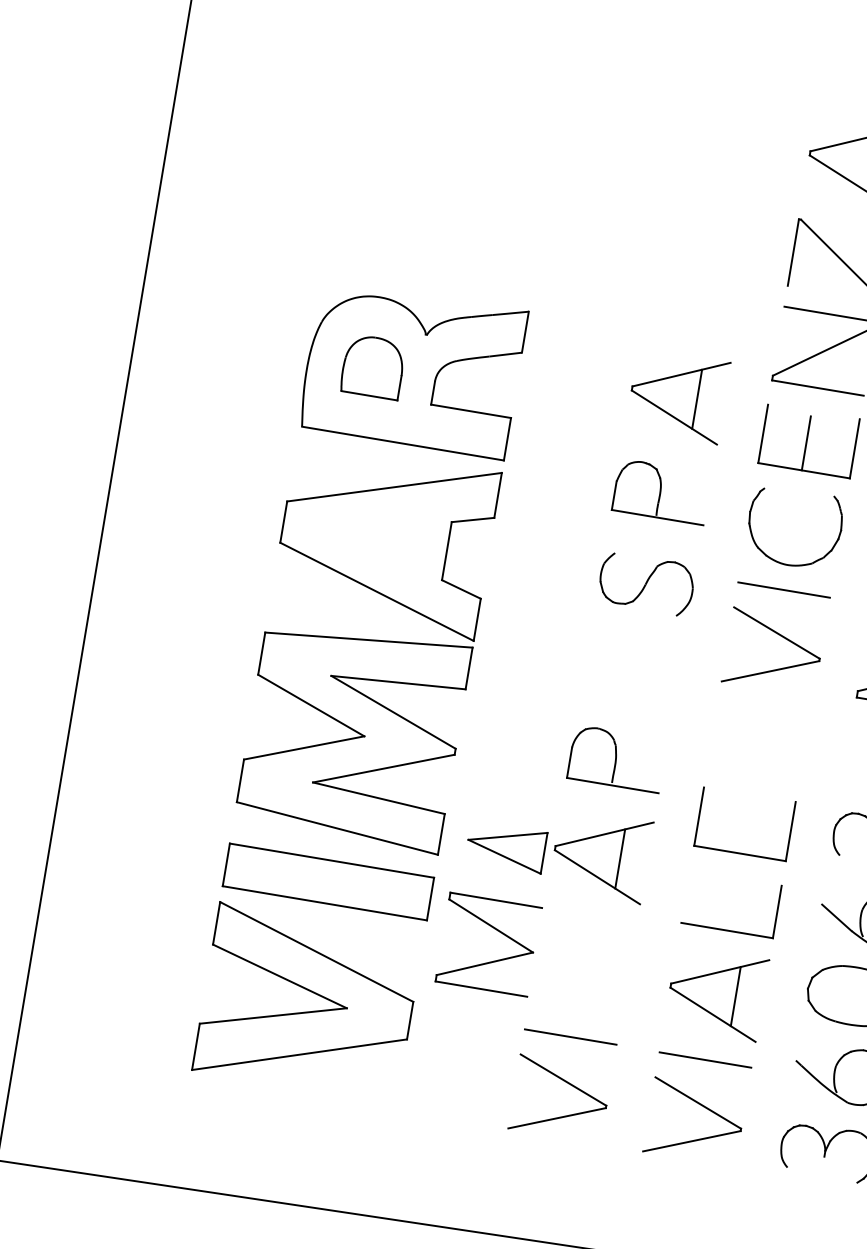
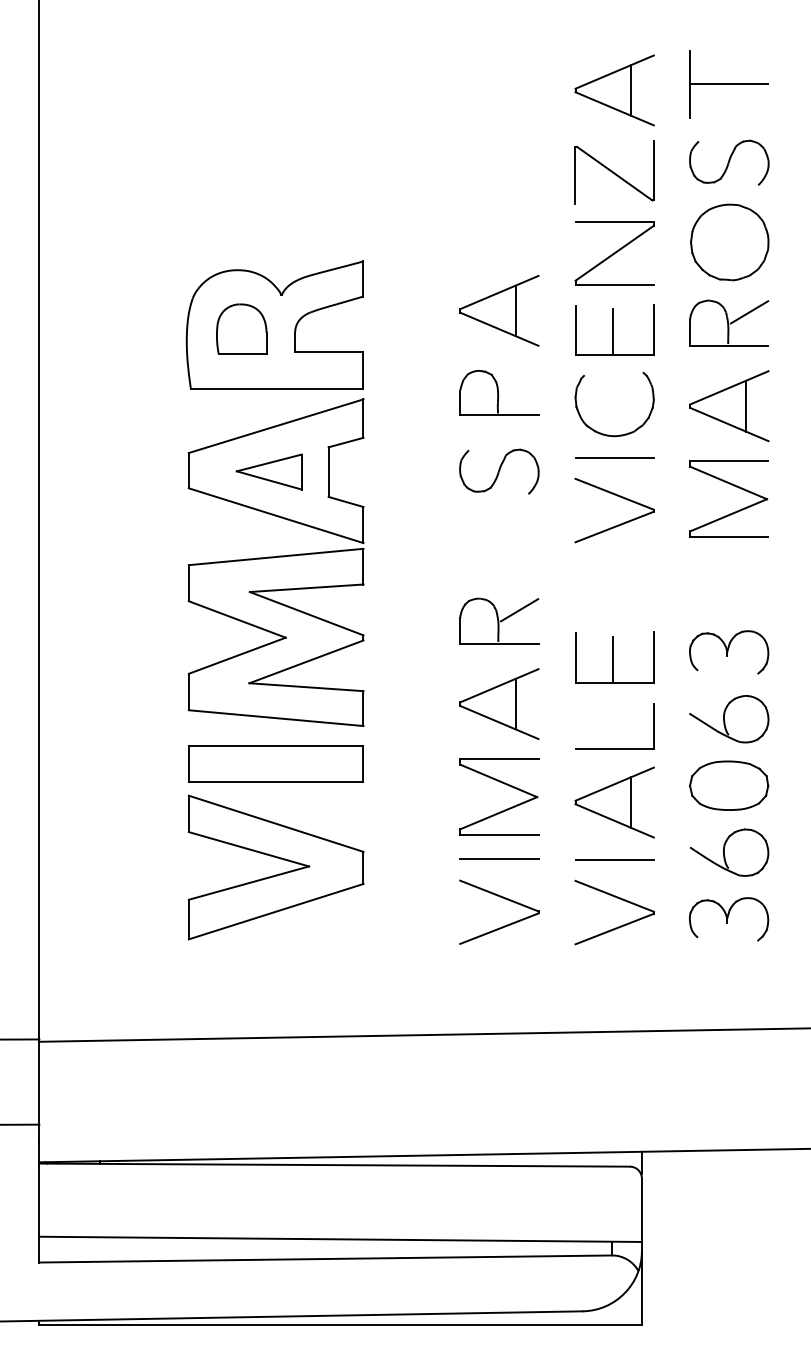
line: (642, 750) -> (519, 610), added
line: (742, 825) -> (612, 659), added
part: (505, 846) -> (268, 471), moved
part: (497, 931) -> (504, 784), moved

